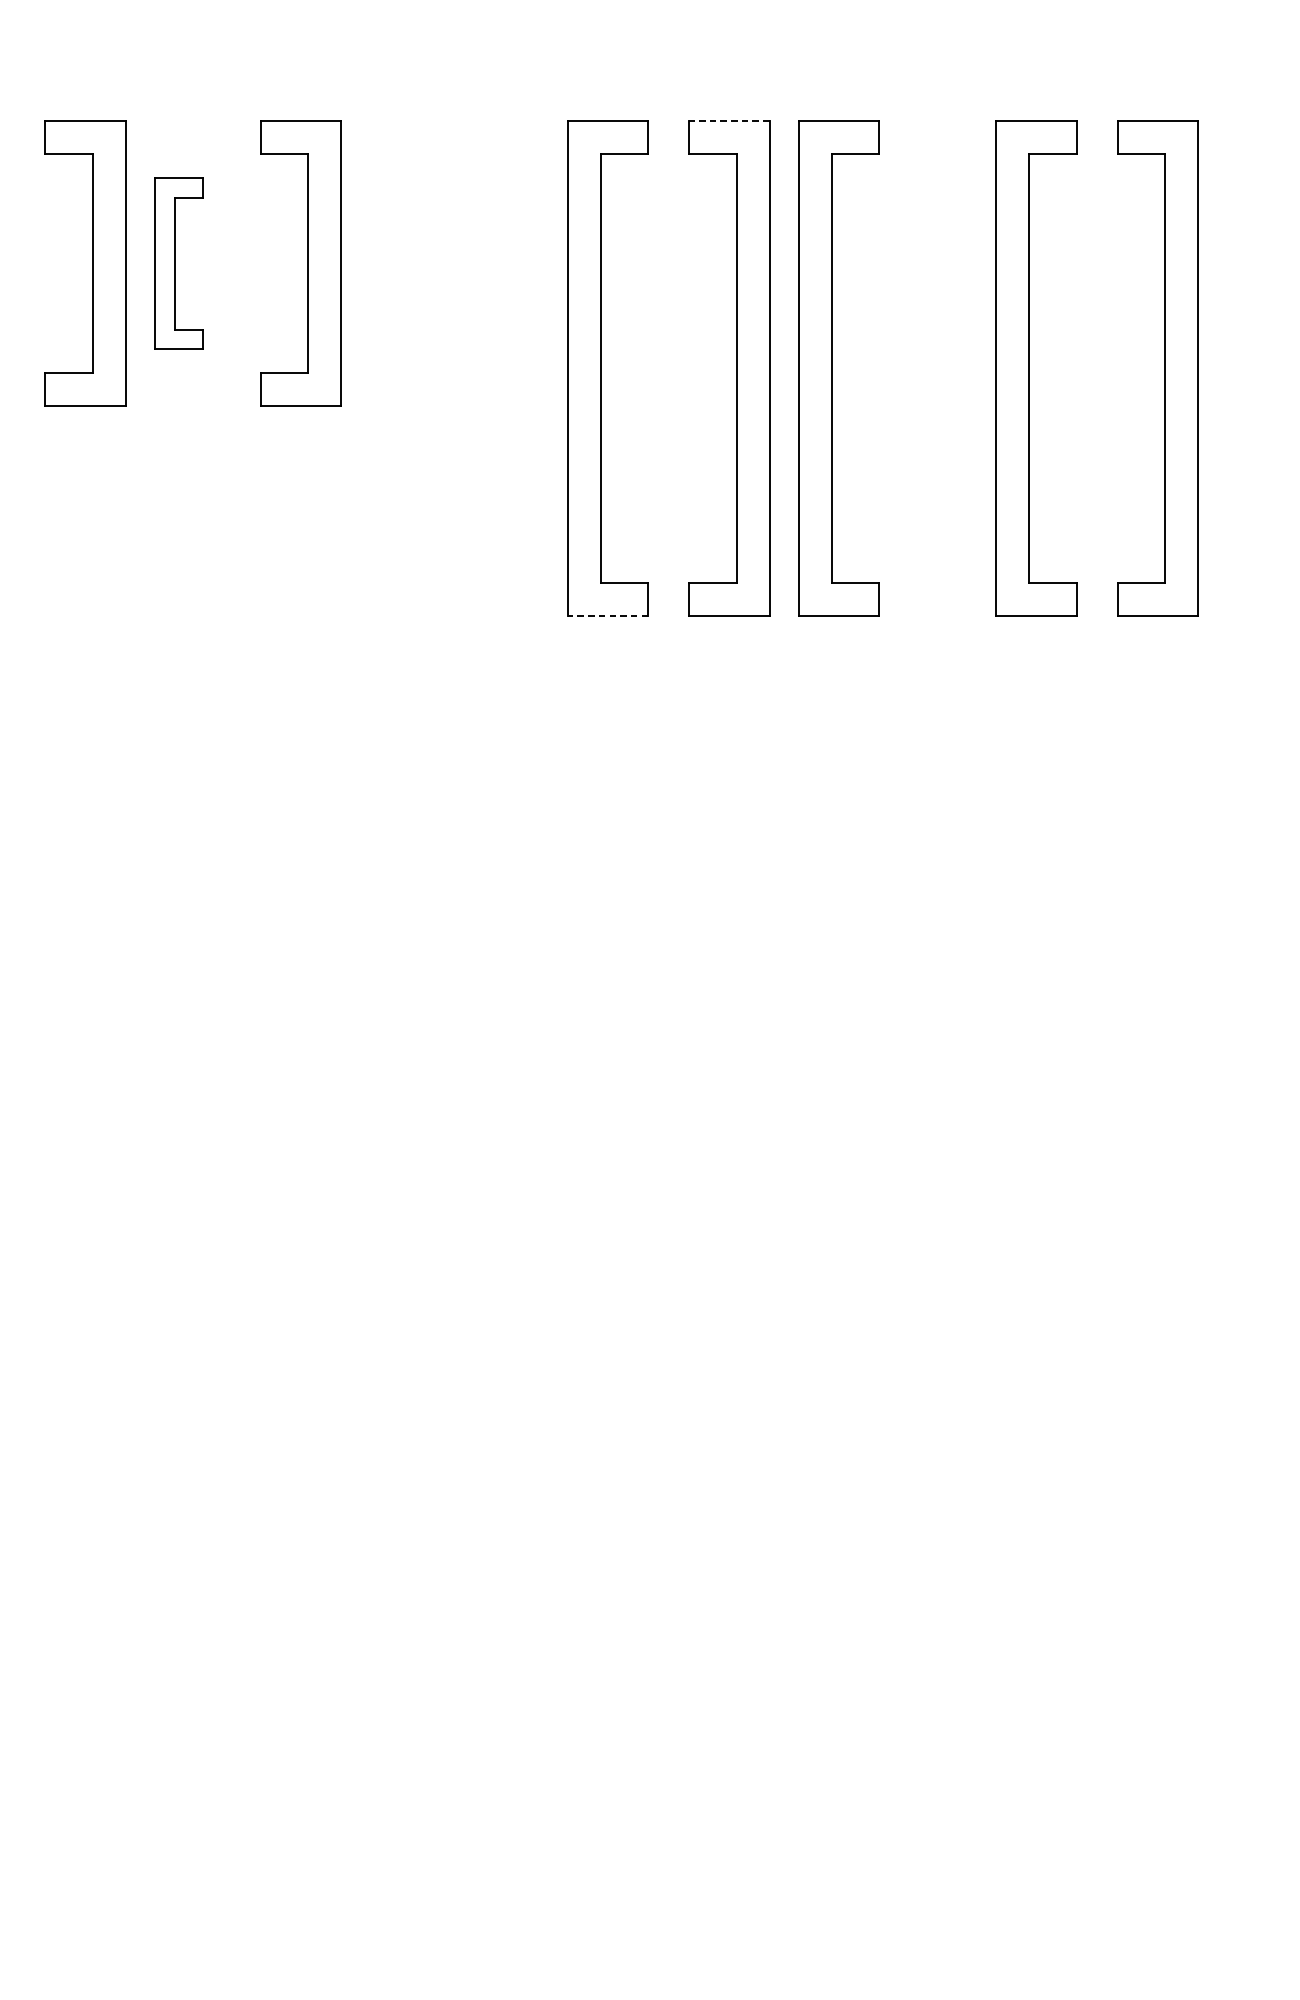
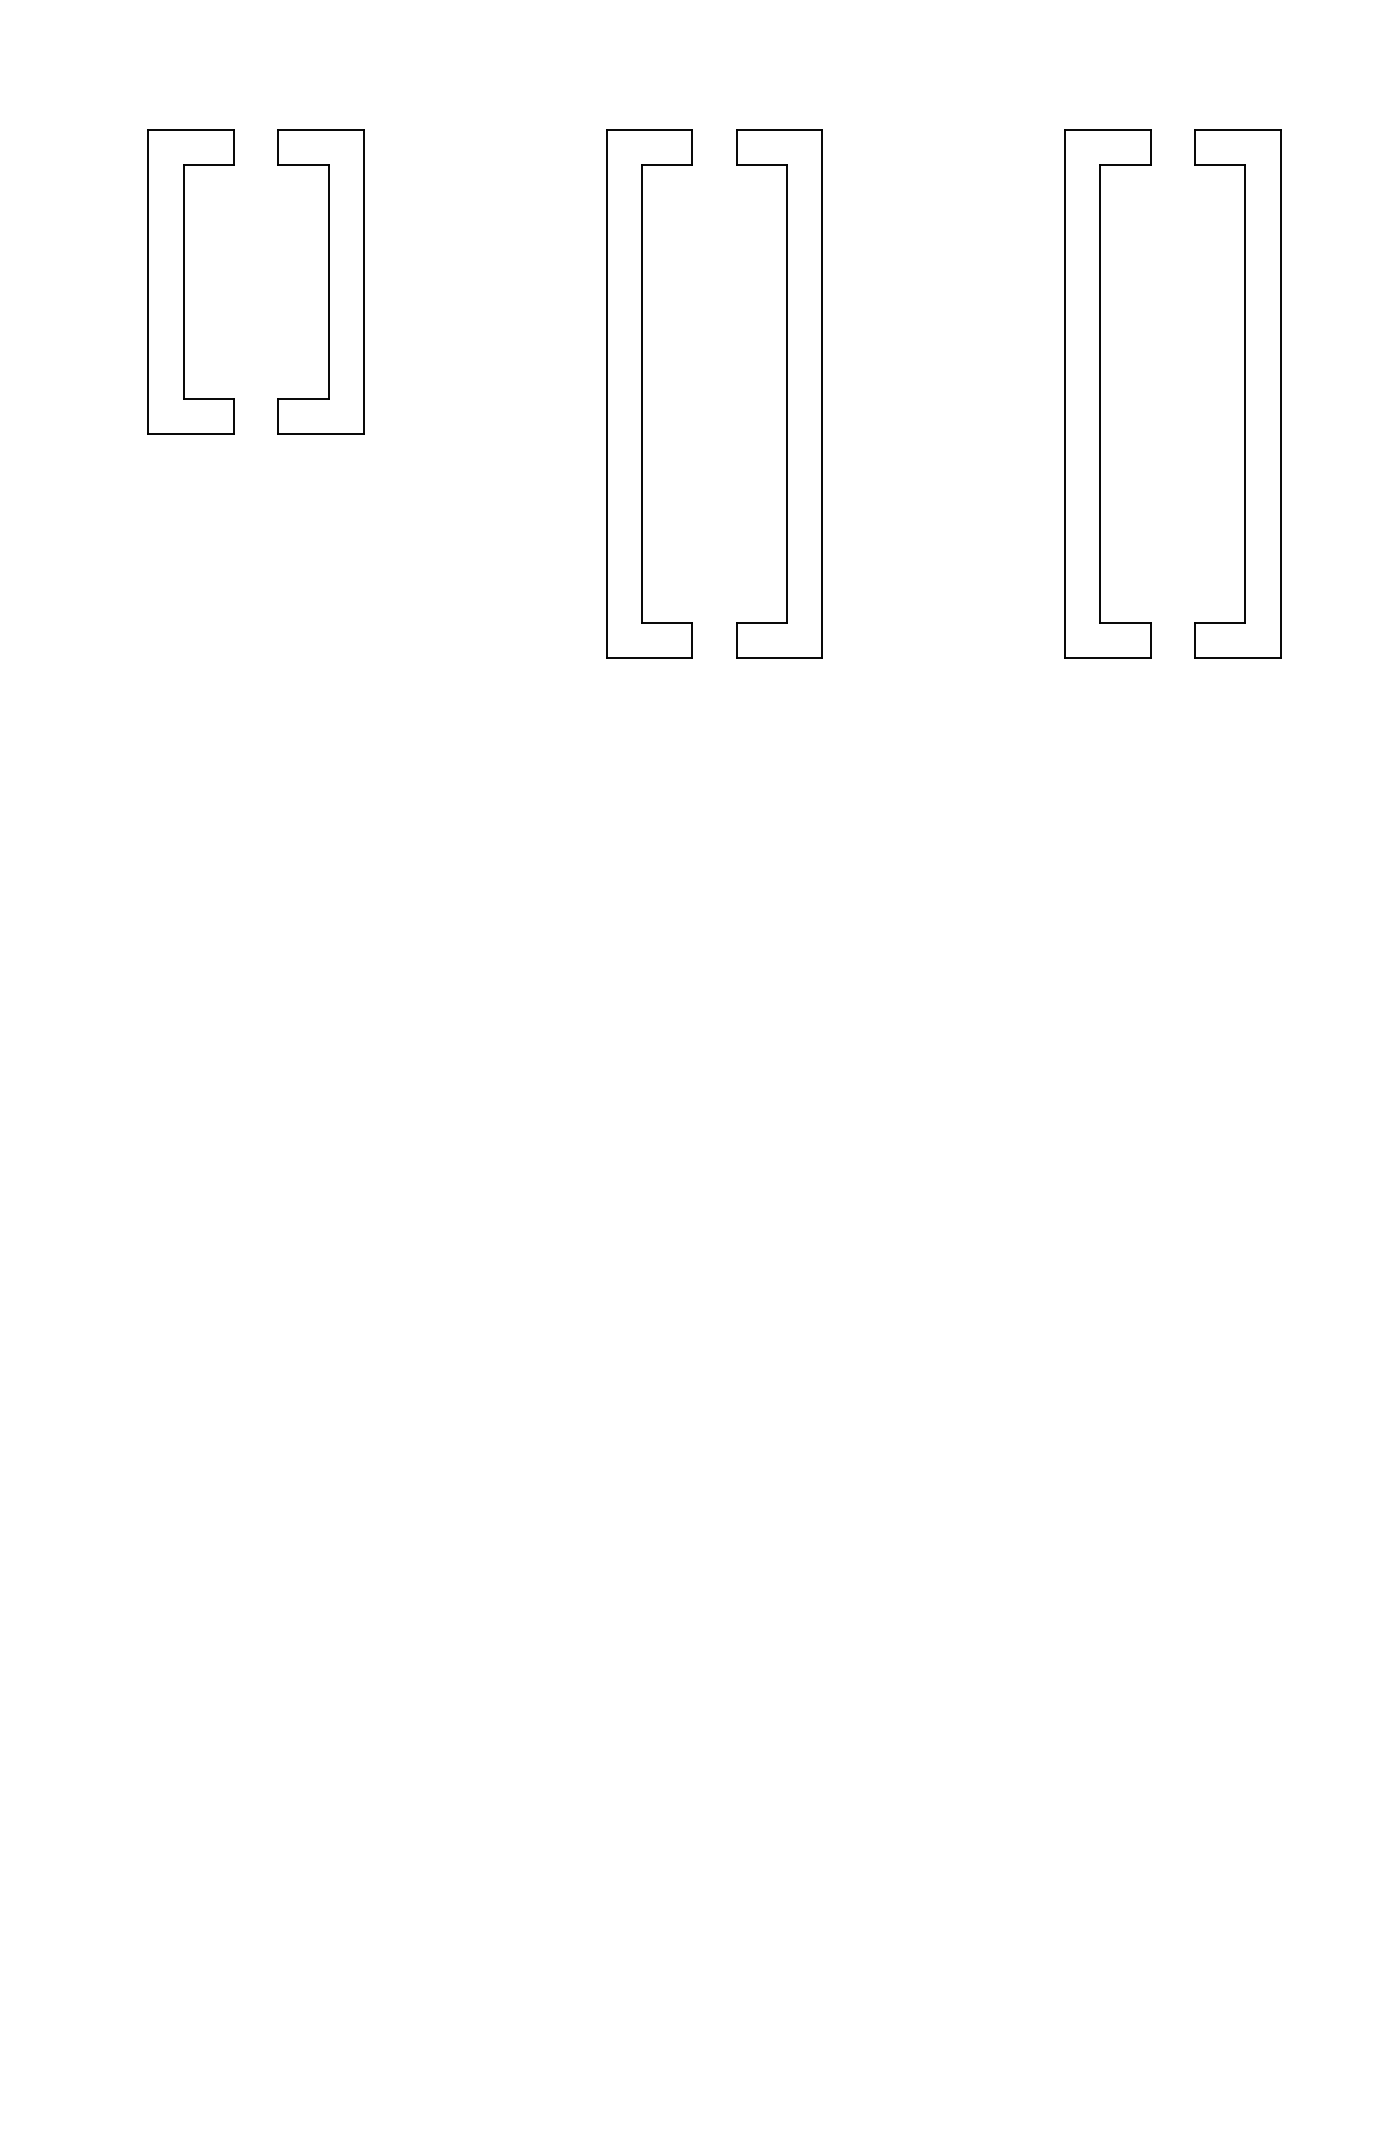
line: (729, 121) -> (779, 129), dashed -> solid
part: (92, 263) -> (98, 281), removed
part: (178, 263) -> (190, 281), size x1.67
part: (832, 368) -> (889, 393), removed
line: (607, 615) -> (649, 657), dashed -> solid

